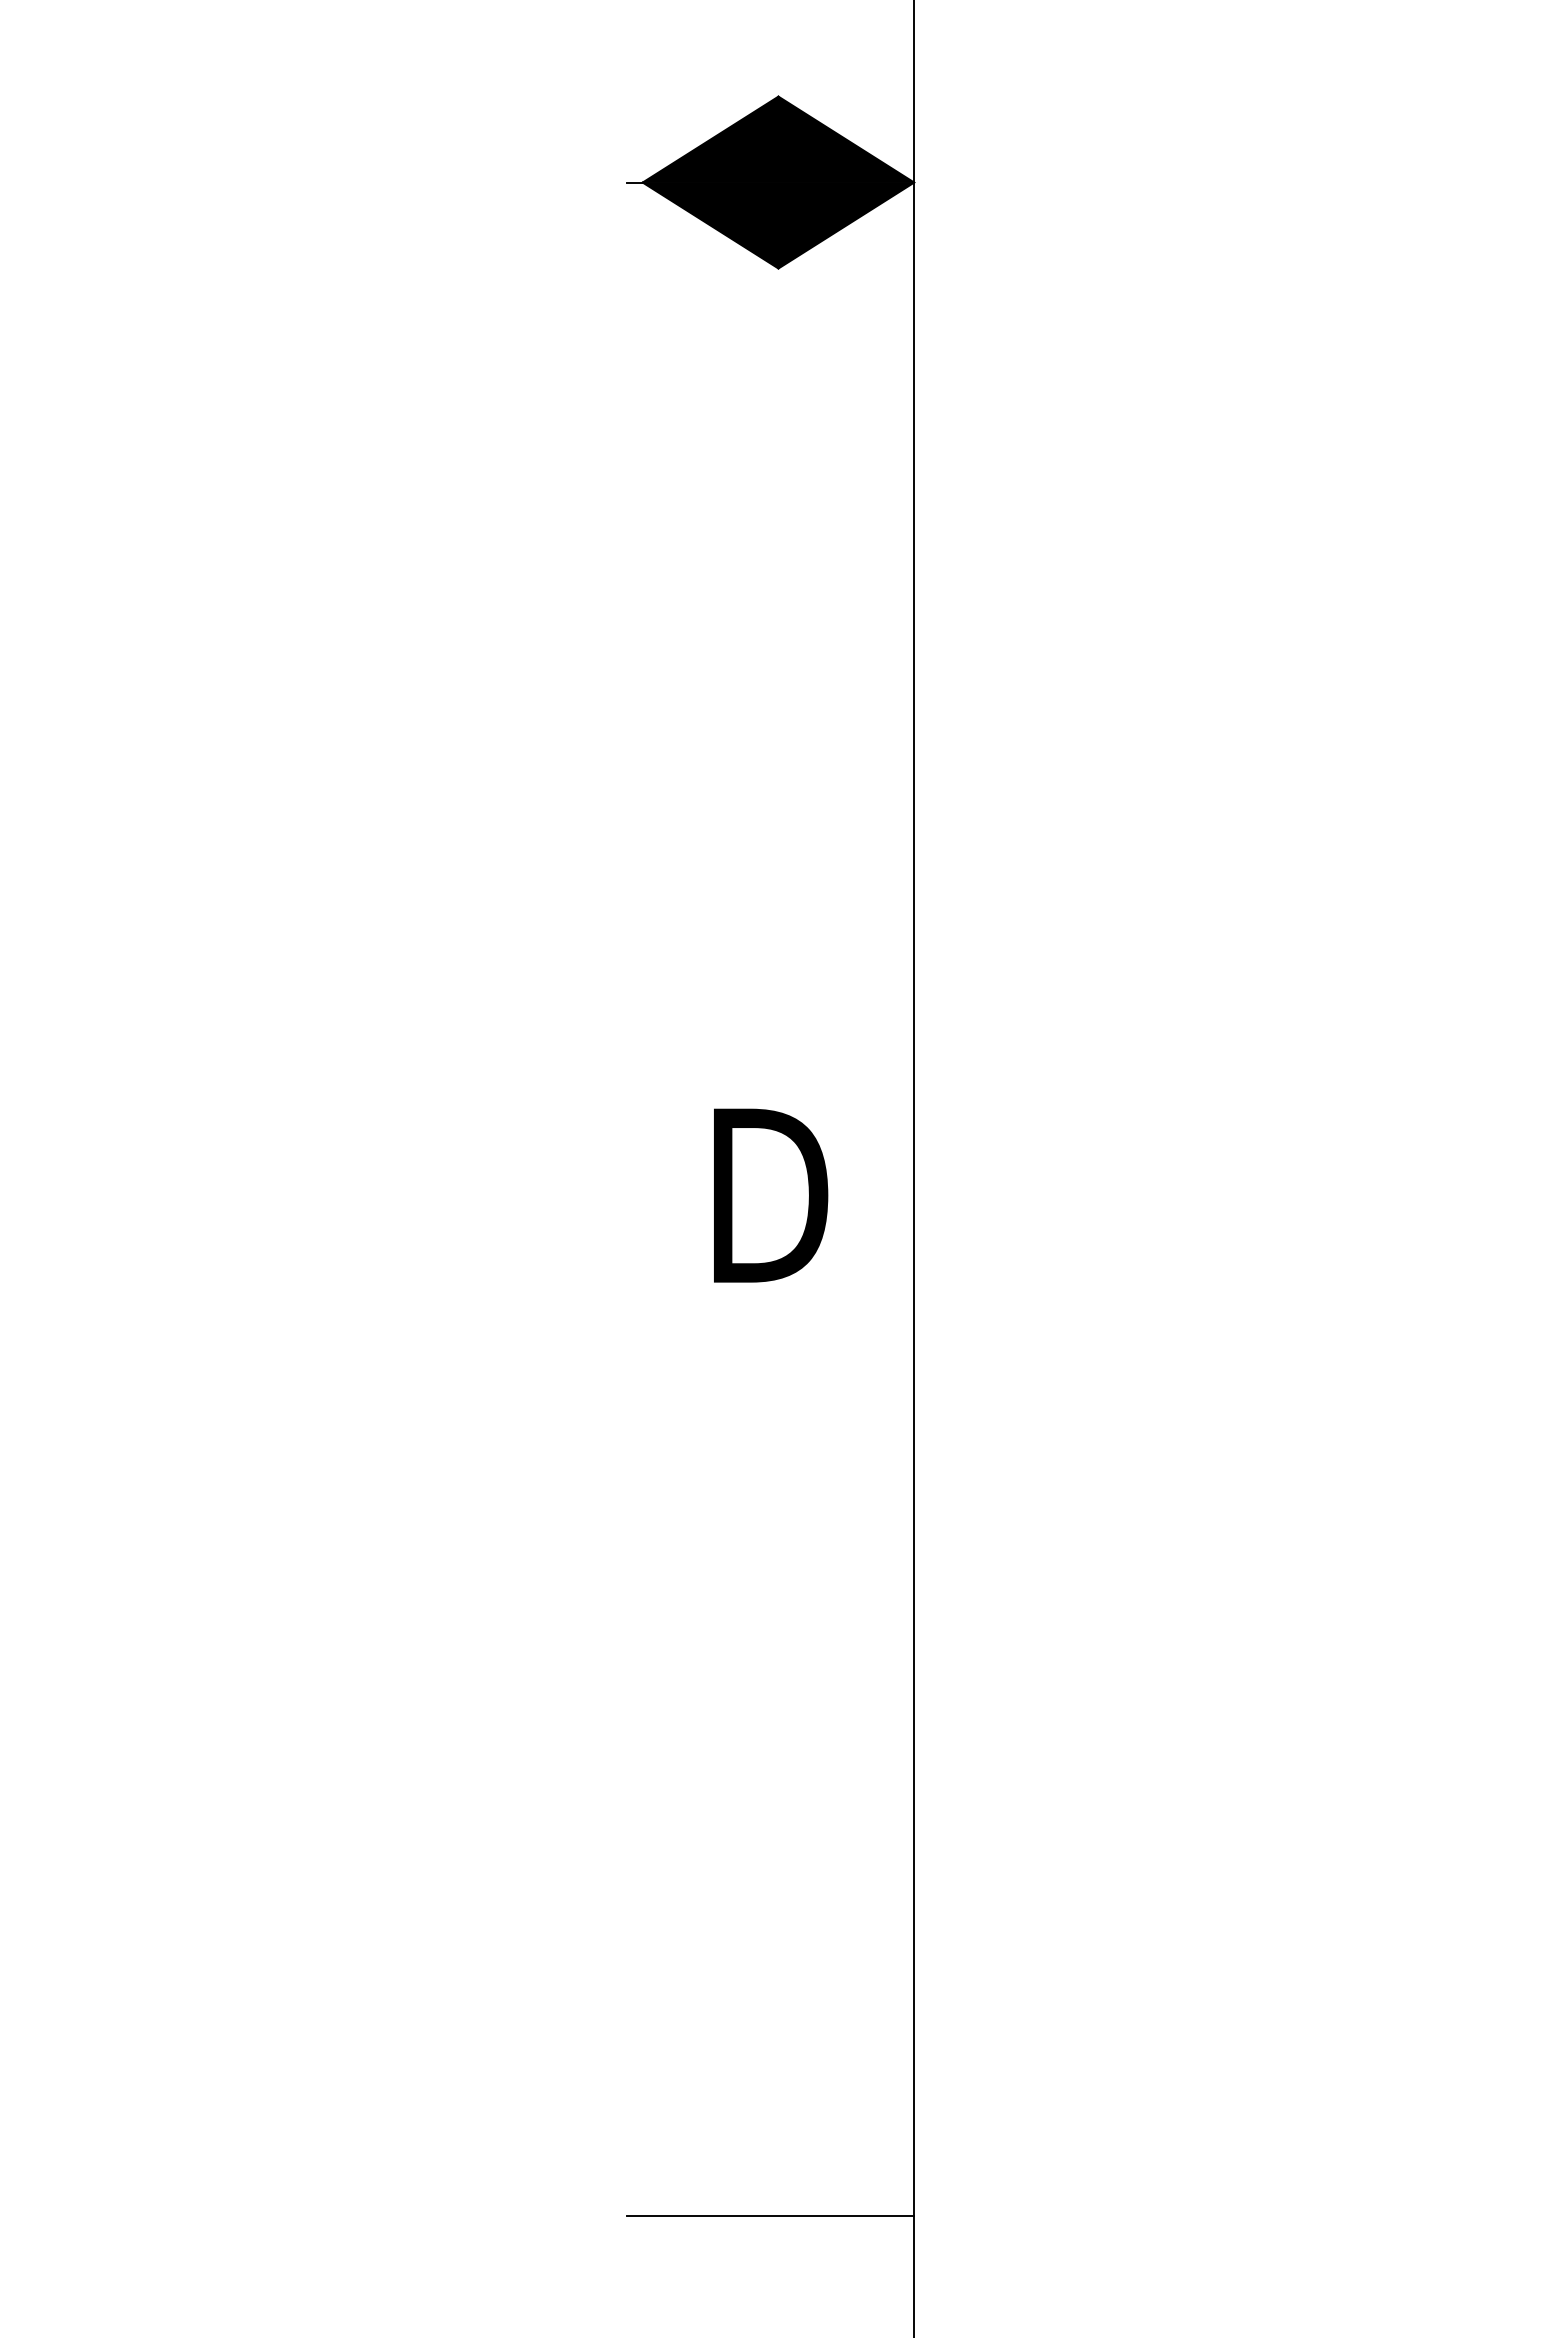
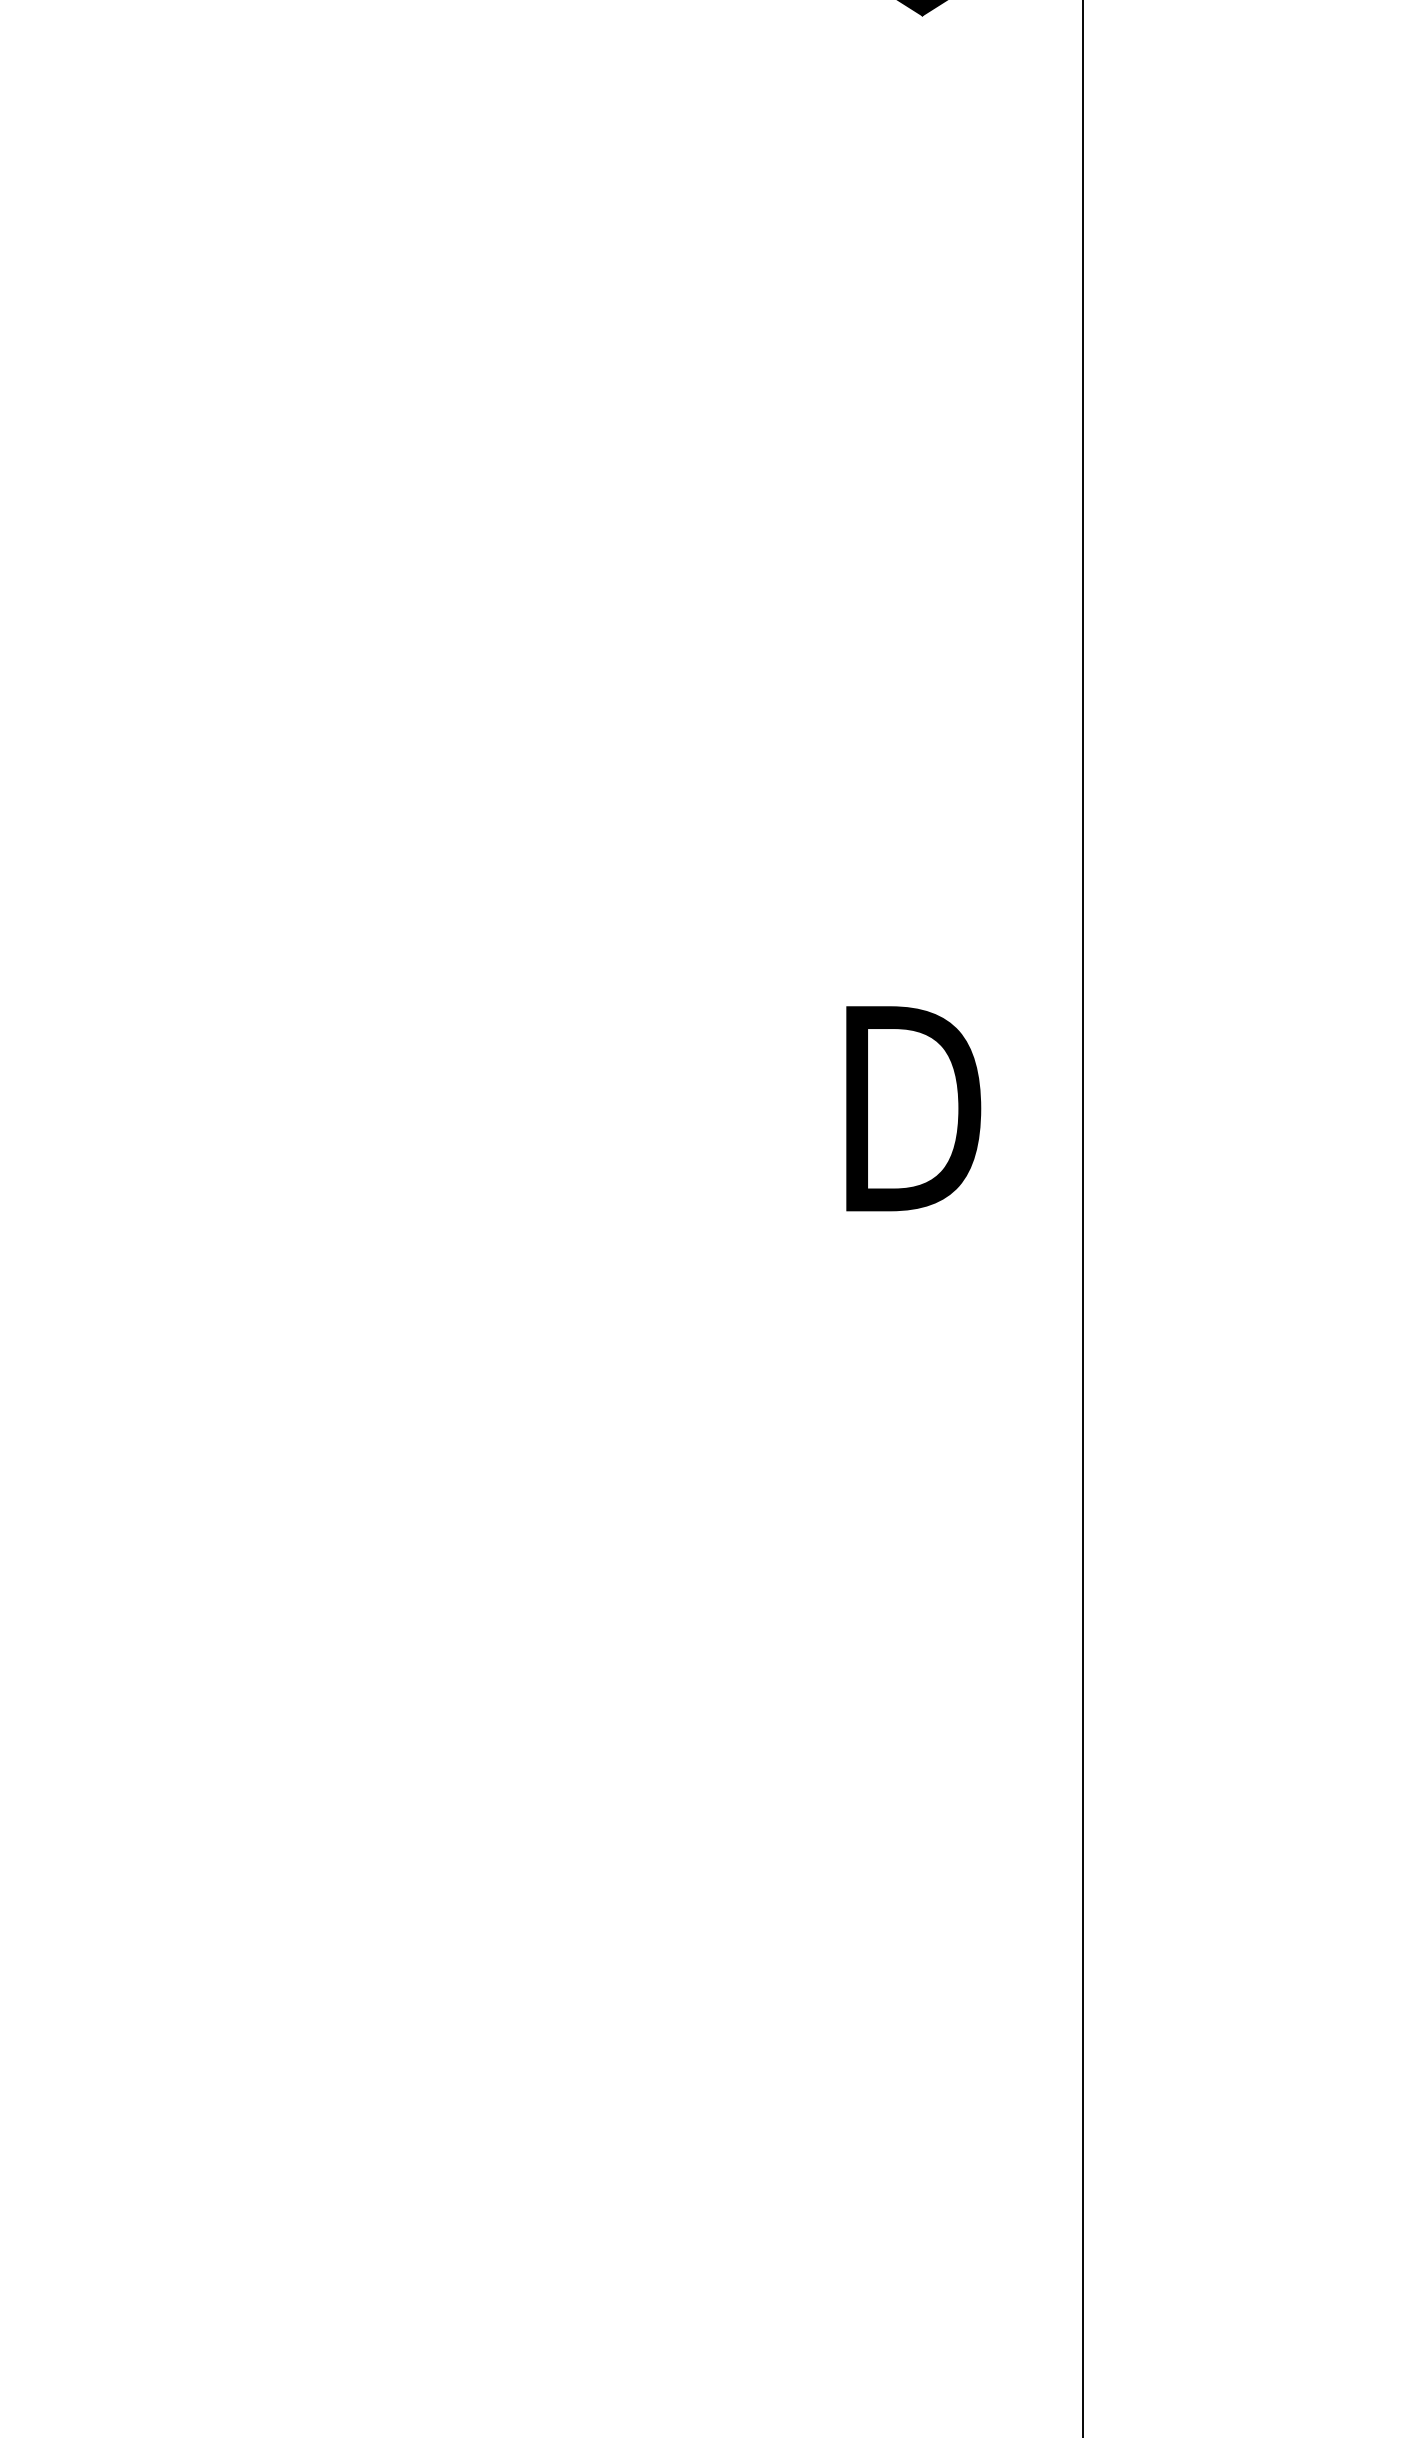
line: (770, 2215) -> (913, 2311), removed

